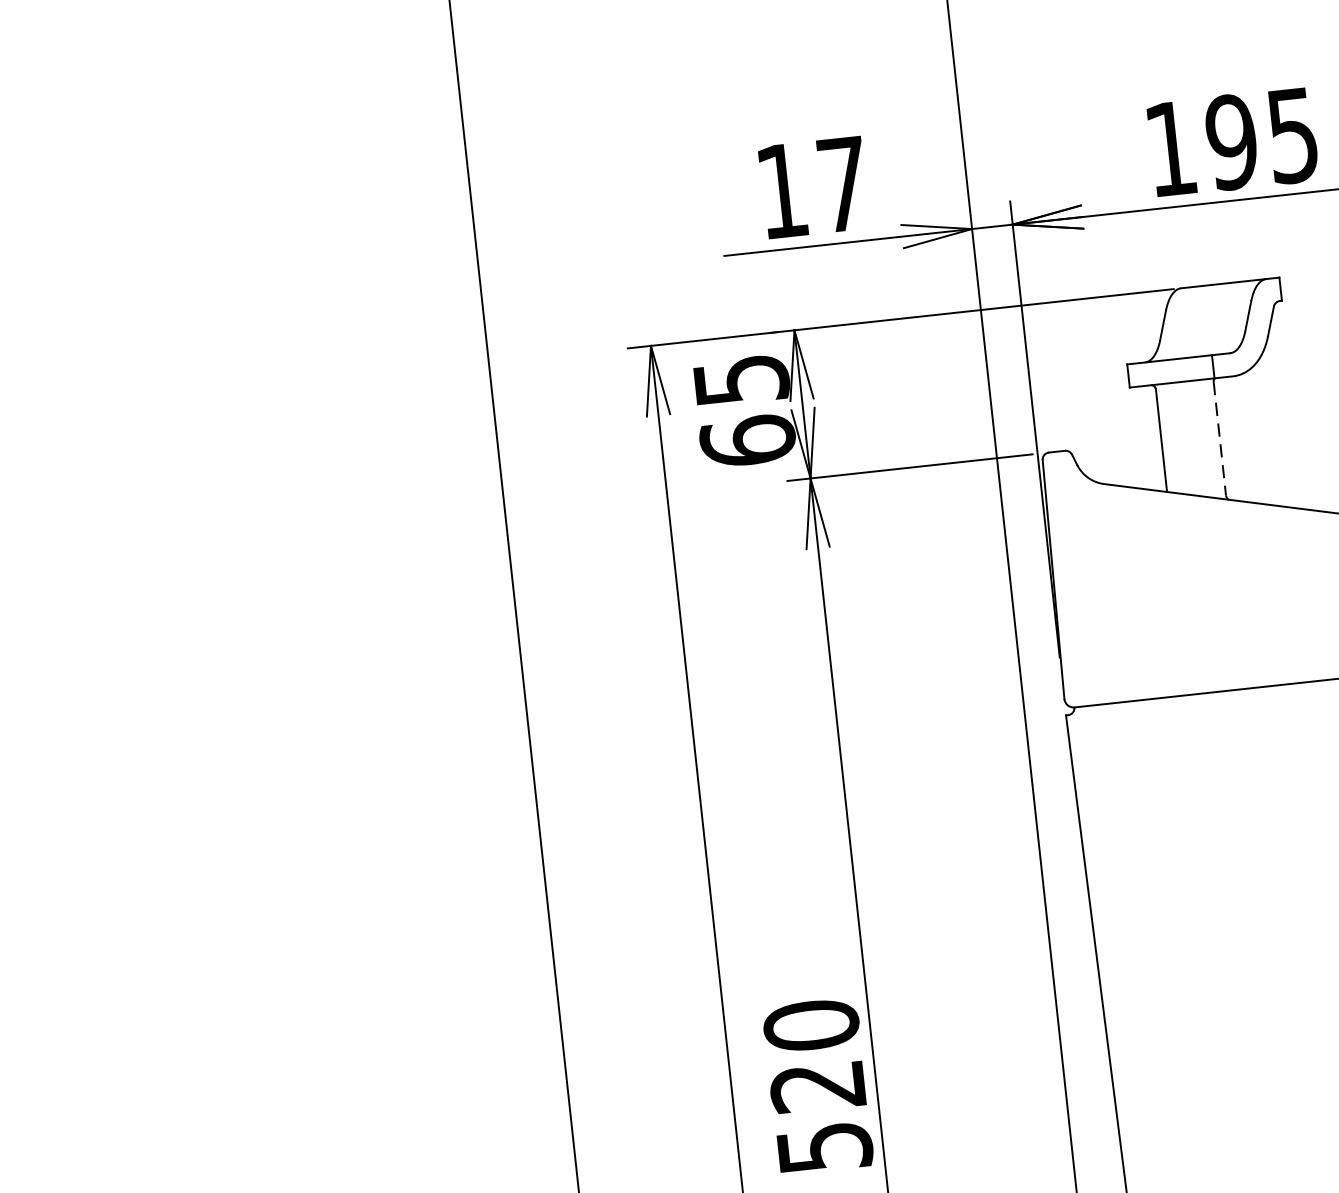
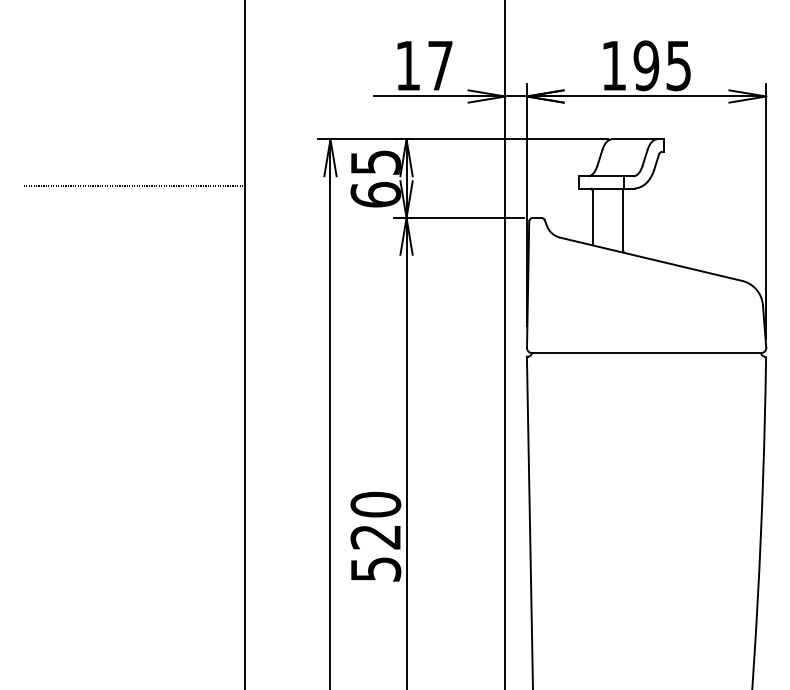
line: (1220, 438) -> (623, 220), dashed -> solid
line: (289, 475) -> (133, 186), added

